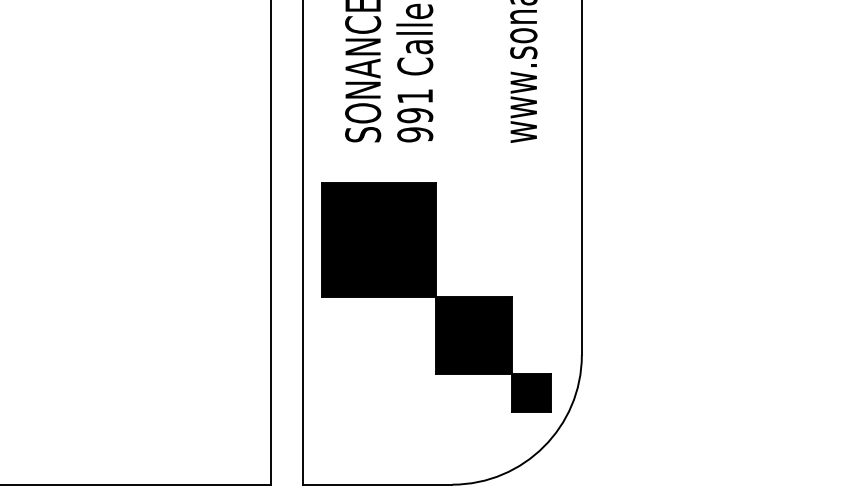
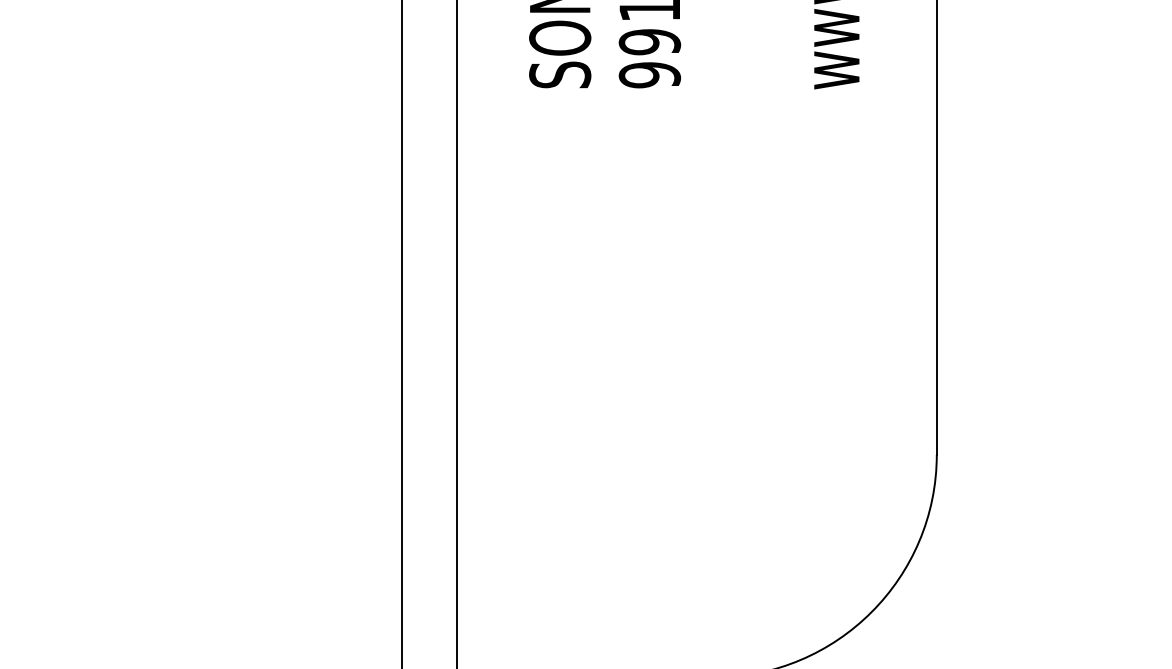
part: (436, 297) -> (686, 355), removed

